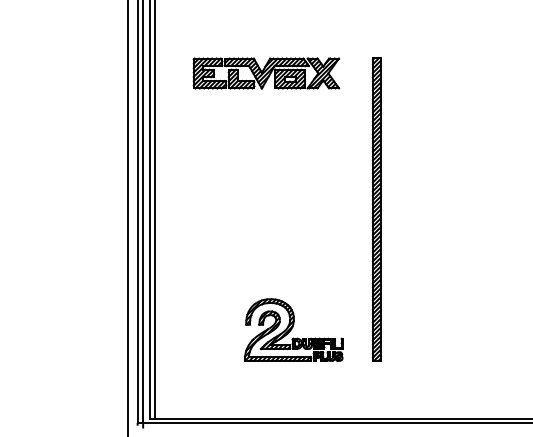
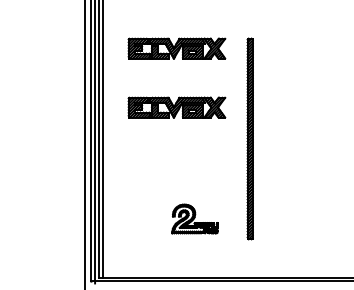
part: (265, 162) -> (176, 107), added
part: (292, 329) -> (194, 218), size x0.7

